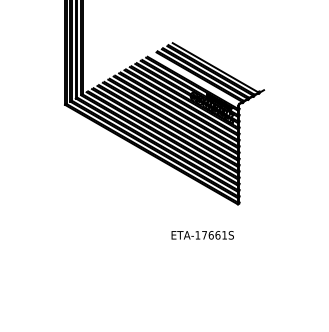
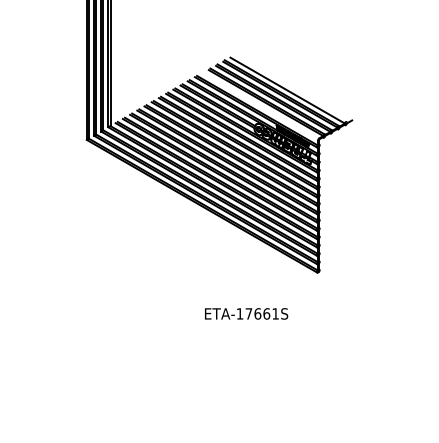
text: (202, 235) -> (246, 313), moved

